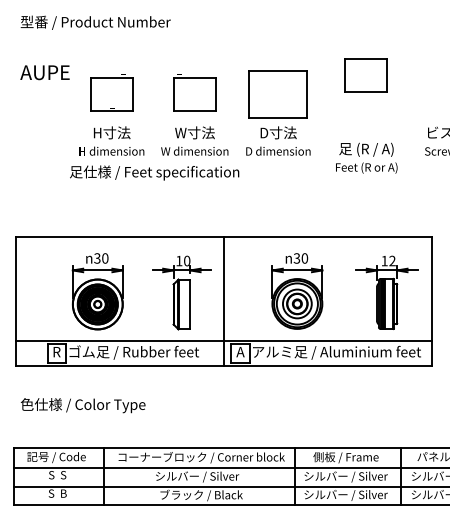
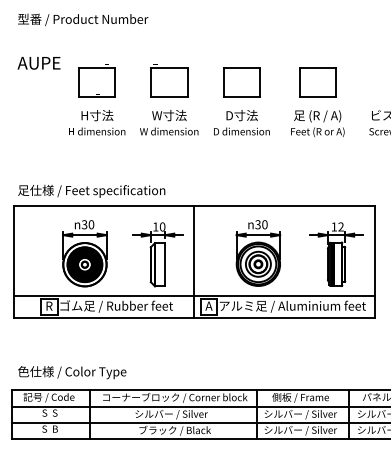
part: (365, 75) -> (317, 82), moved
part: (278, 94) -> (242, 82), size x0.71
text: (366, 157) -> (317, 123), moved
text: (154, 172) -> (91, 190), moved
text: (82, 405) -> (71, 372), moved

